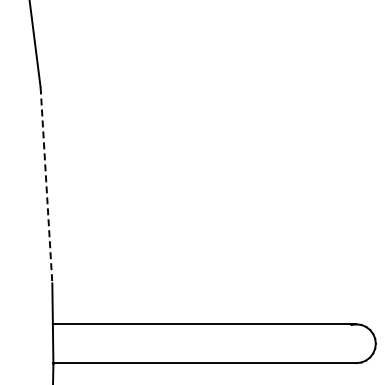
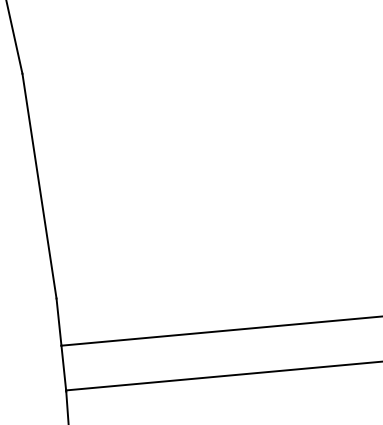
line: (46, 185) -> (39, 186), dashed -> solid

